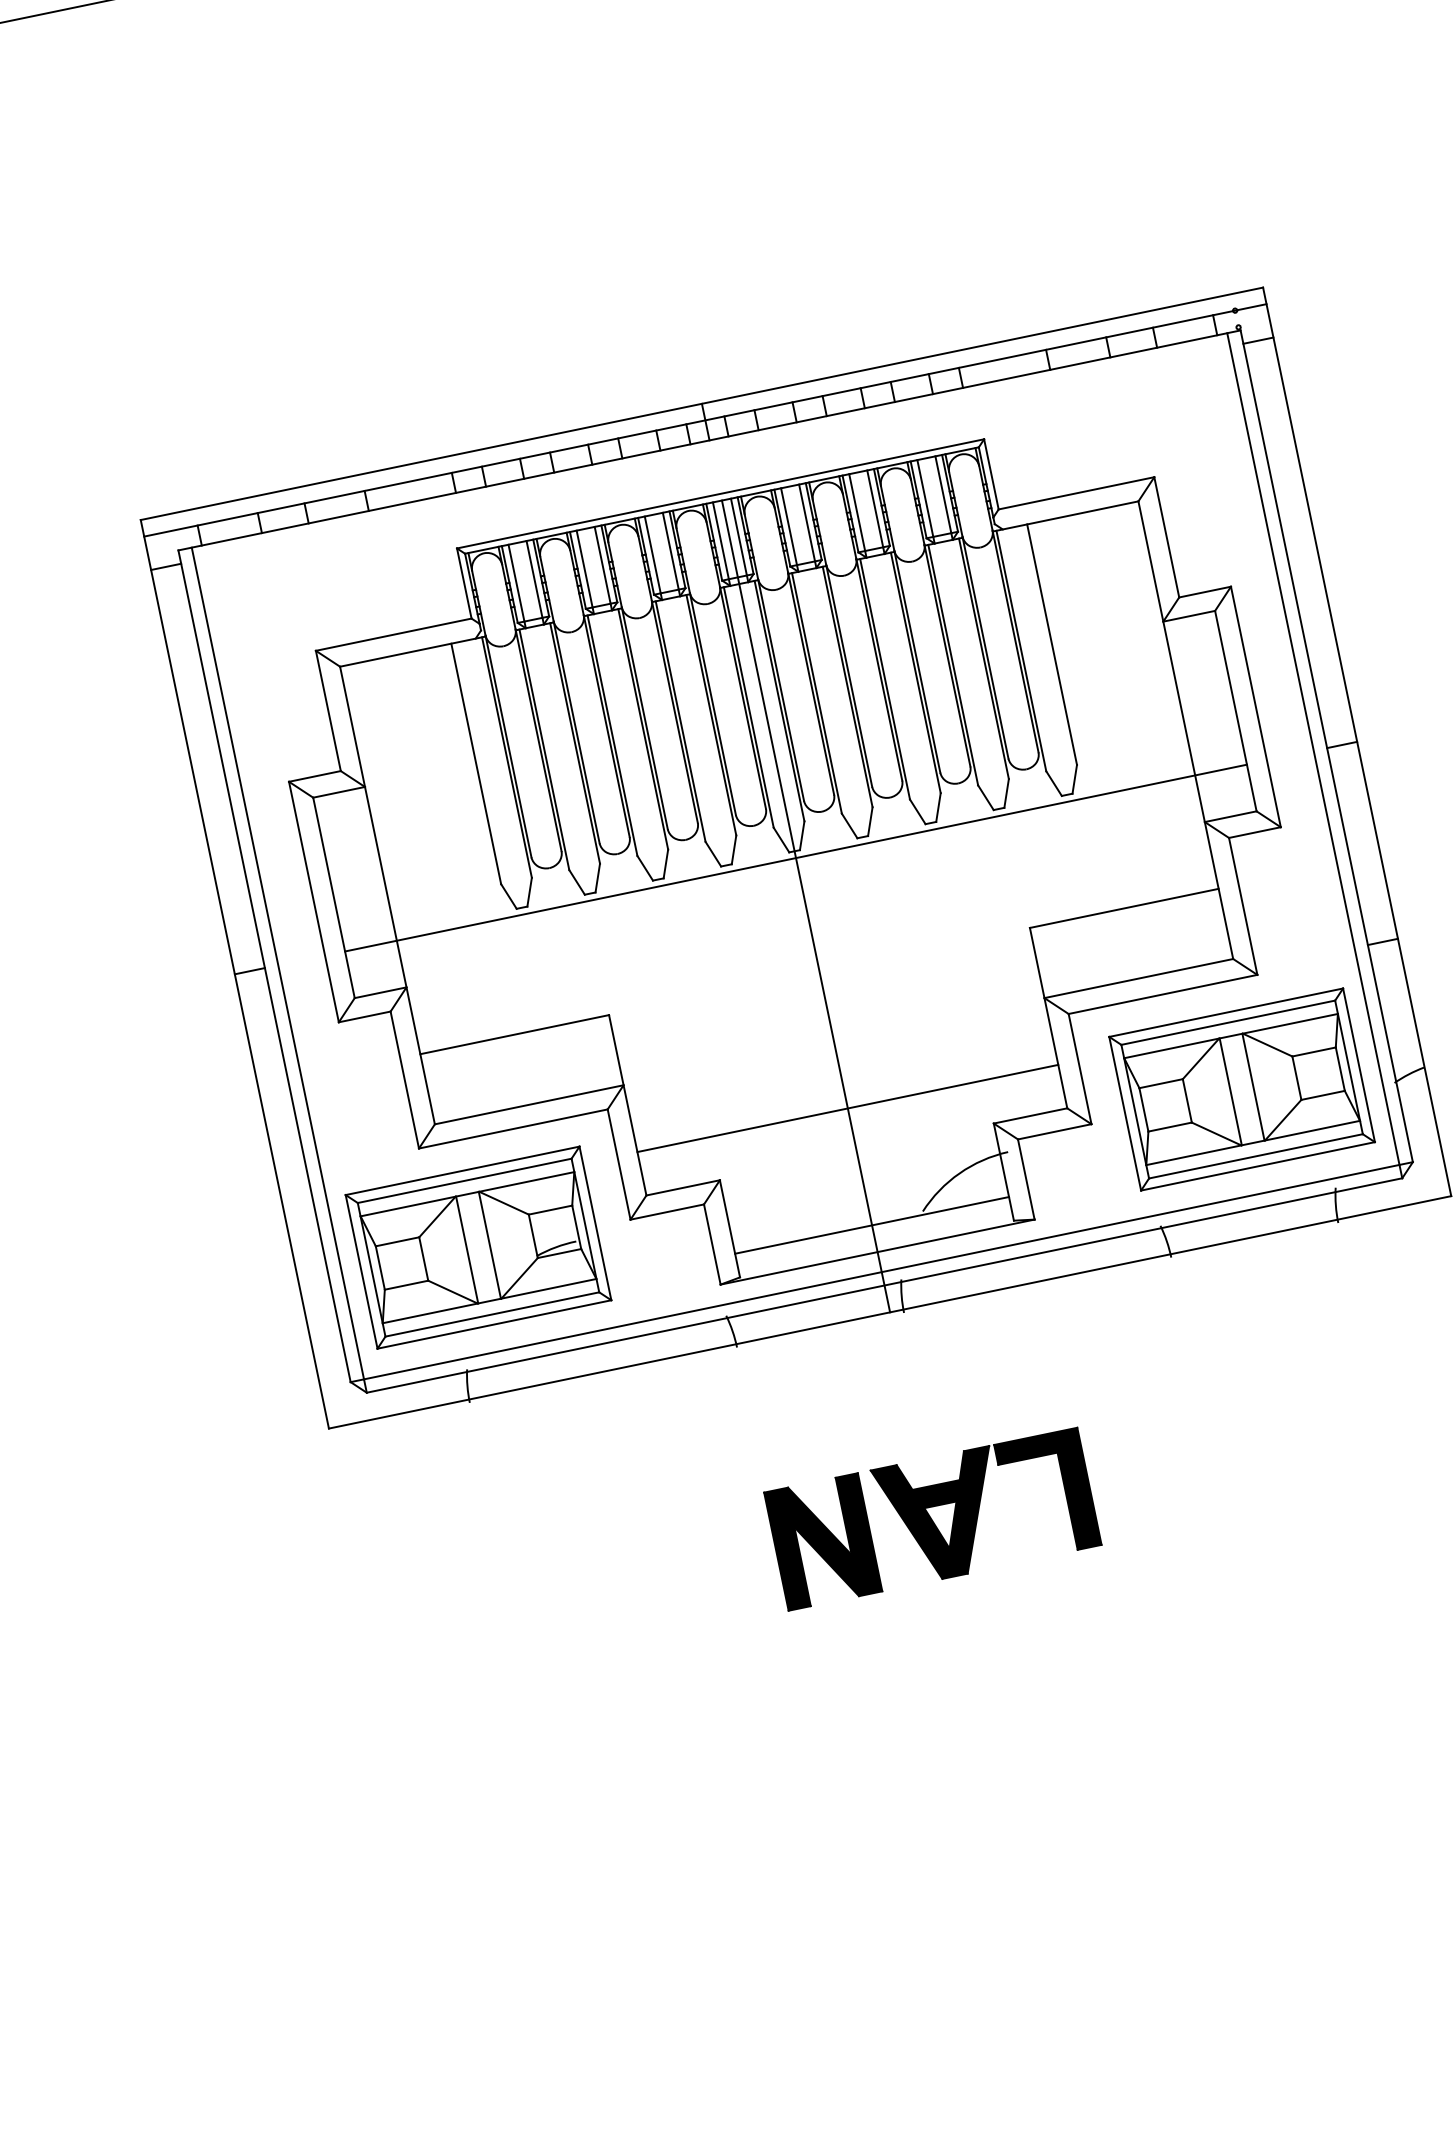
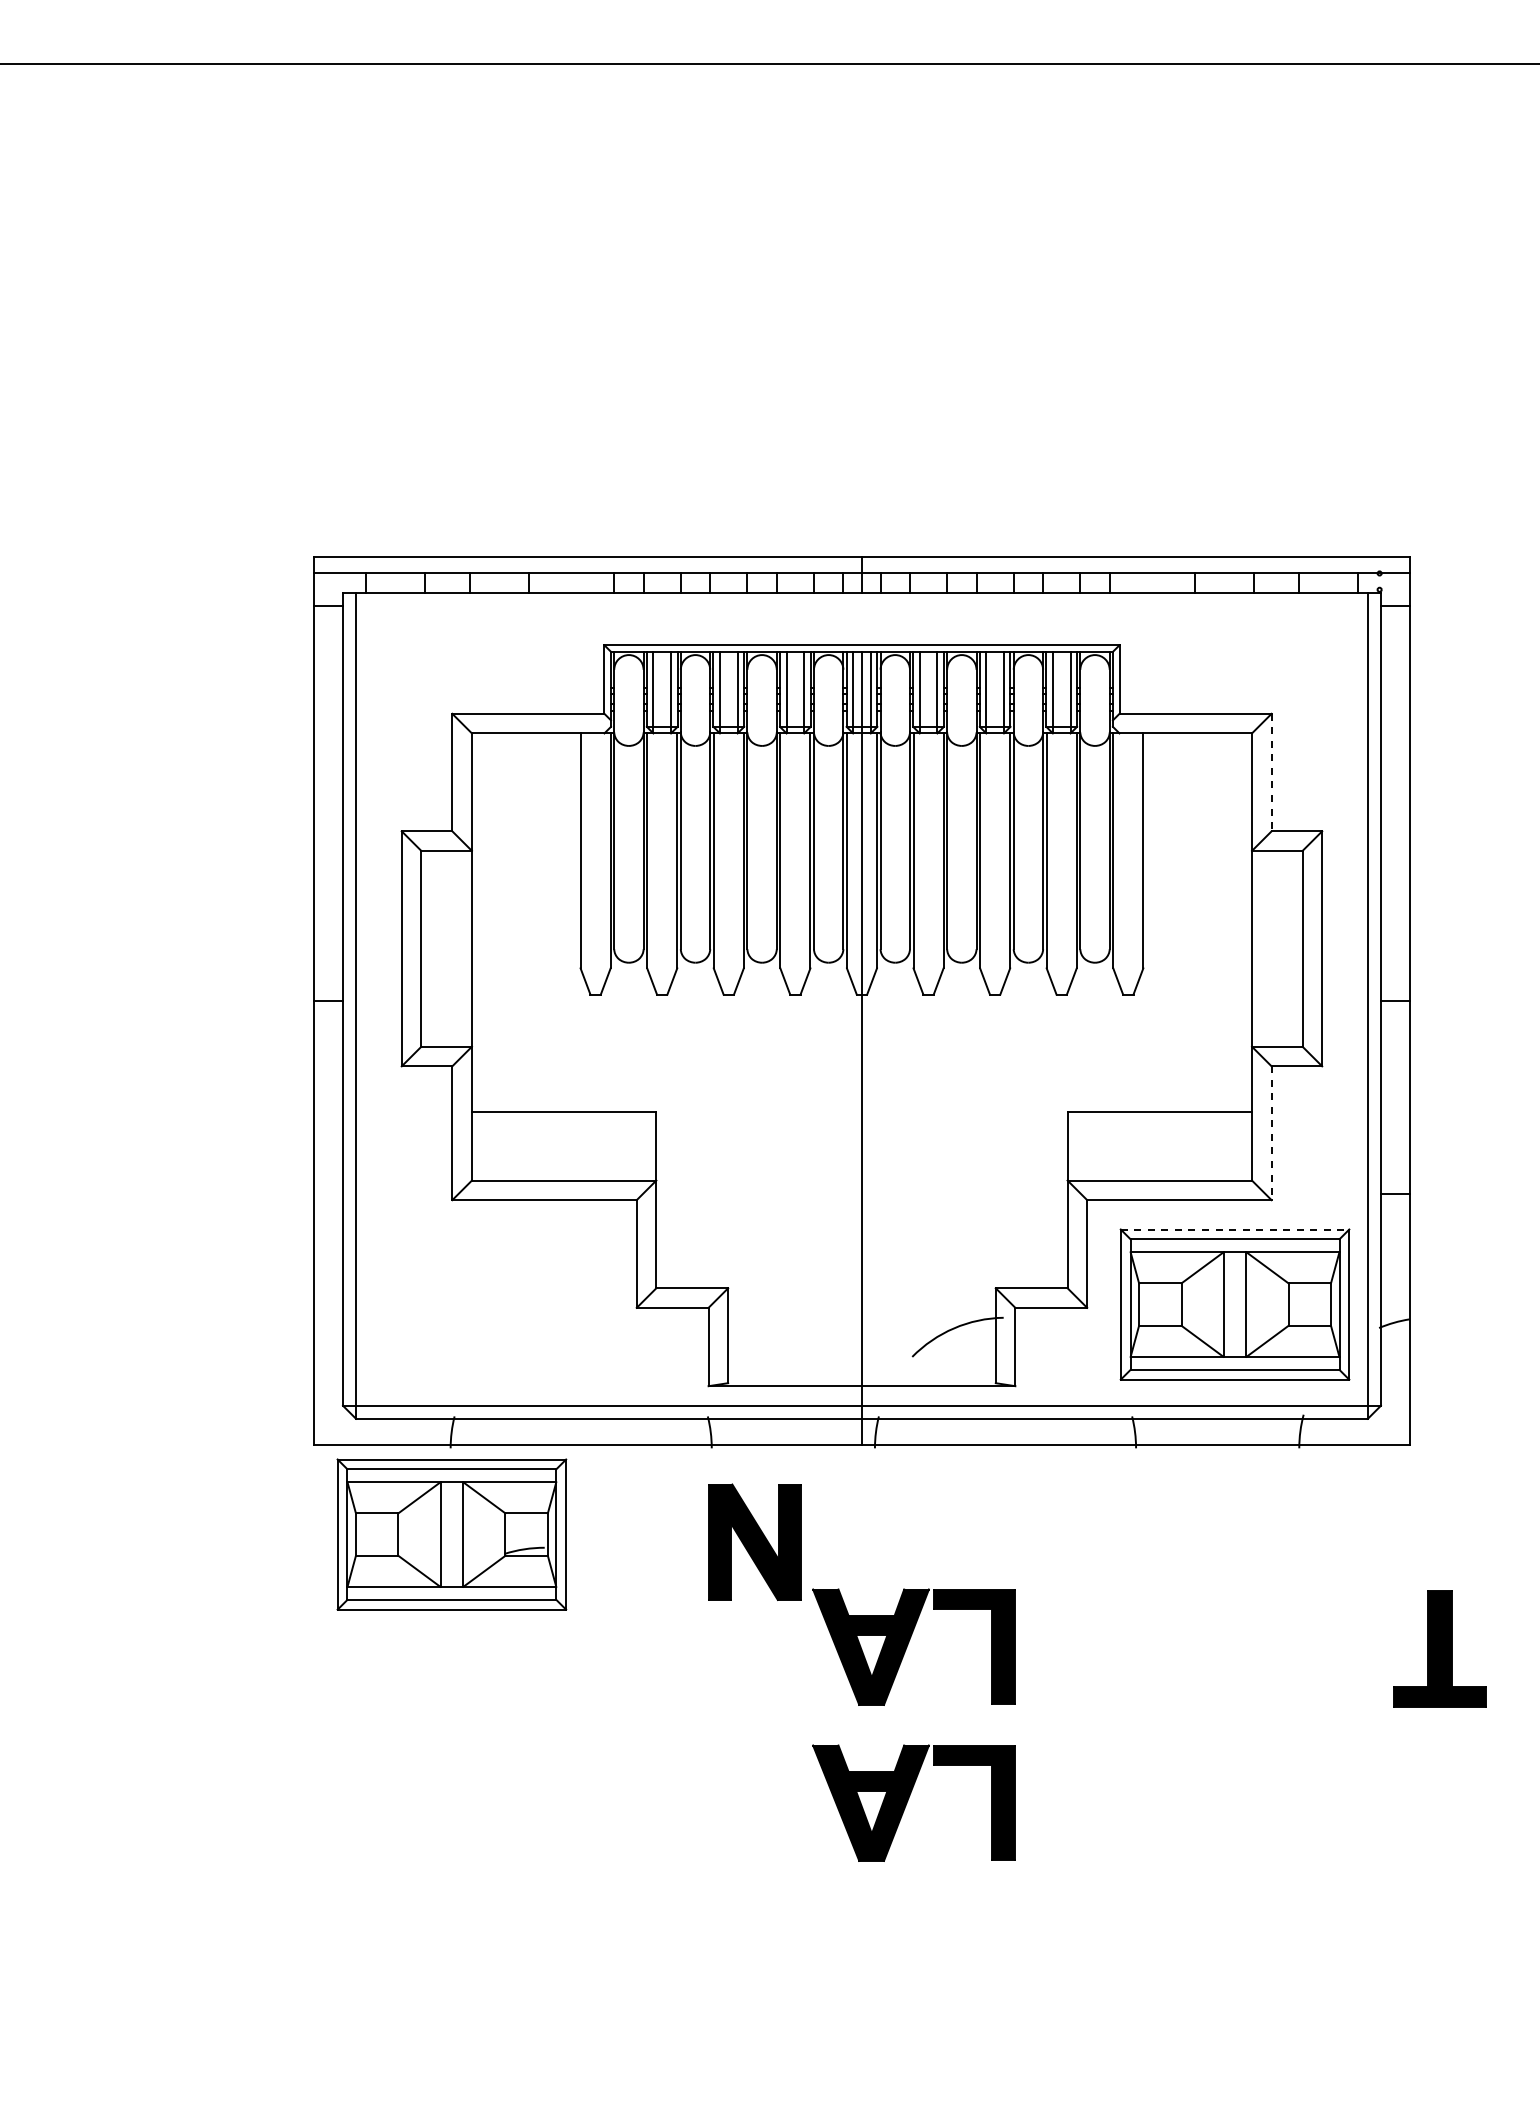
line: (1166, 537) -> (1271, 772), solid -> dashed
line: (795, 858) -> (861, 1001), removed
line: (1243, 906) -> (1271, 1133), solid -> dashed
line: (1226, 1012) -> (1235, 1229), solid -> dashed
line: (847, 1108) -> (861, 1245), removed
line: (871, 1225) -> (861, 1360), removed
part: (478, 1247) -> (451, 1534), moved
part: (822, 1541) -> (754, 1541), moved
part: (1018, 1667) -> (913, 1802), added

